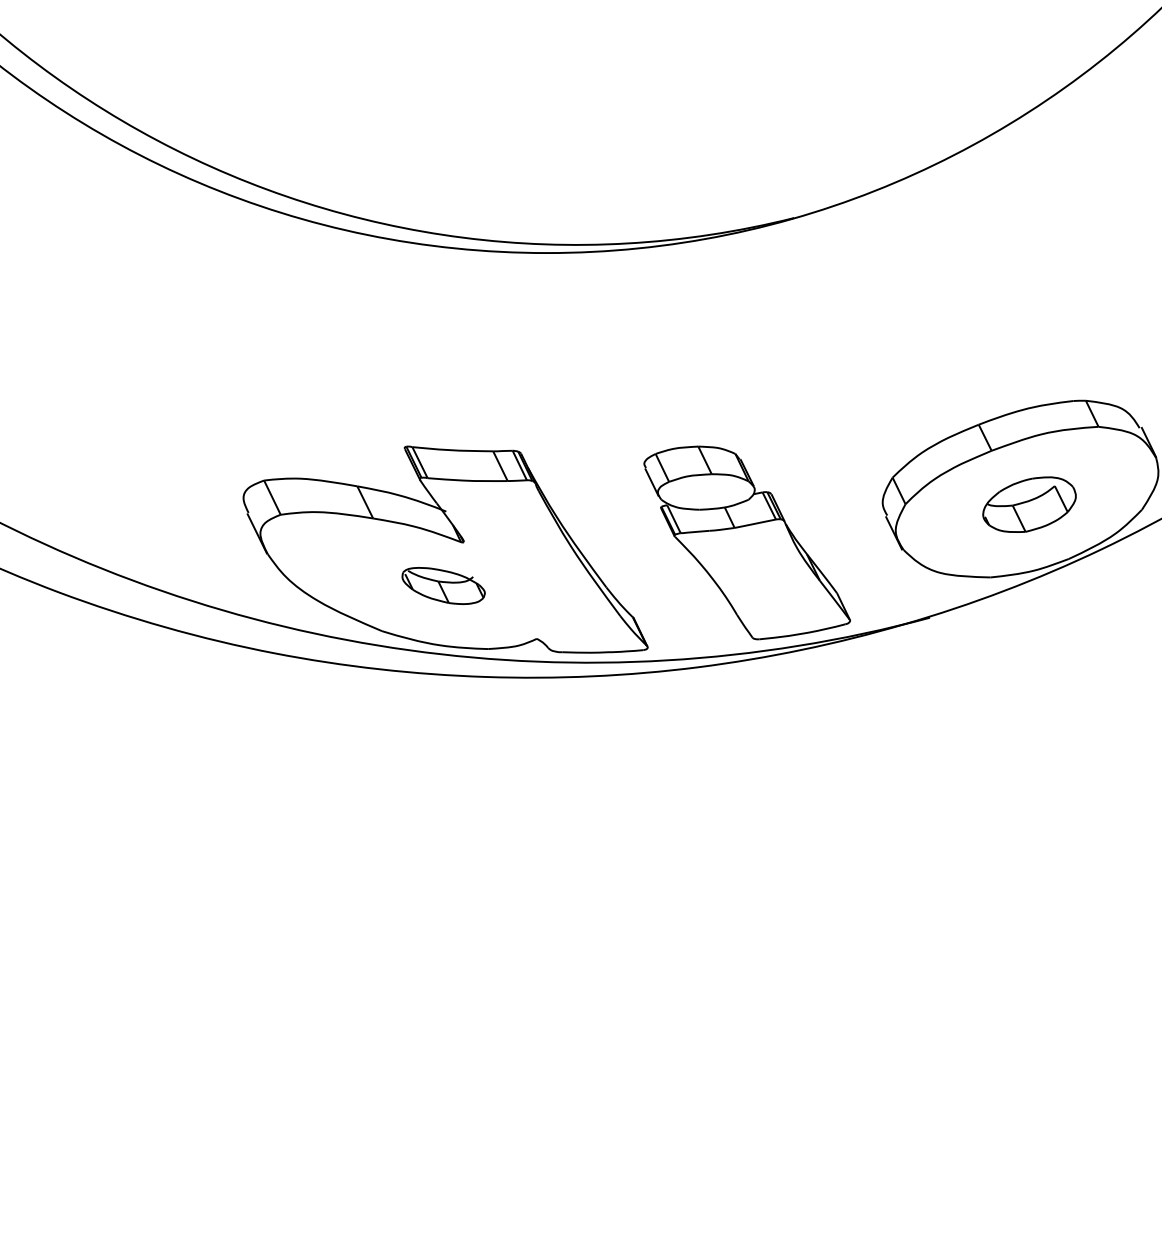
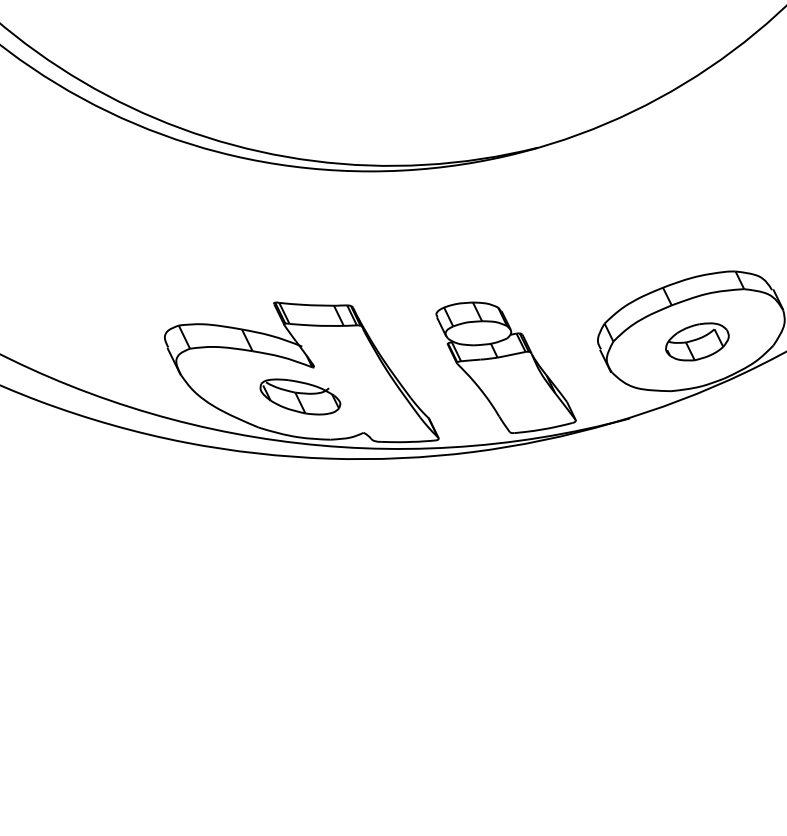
part: (443, 585) -> (300, 396), size x1.43

